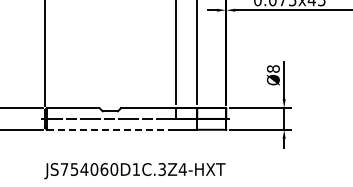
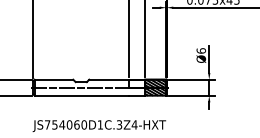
text: (272, 68) -> (200, 50), Ø8 -> Ø6
hatch: (211, 118) -> (155, 87), added
line: (111, 129) -> (82, 95), dashed -> solid

